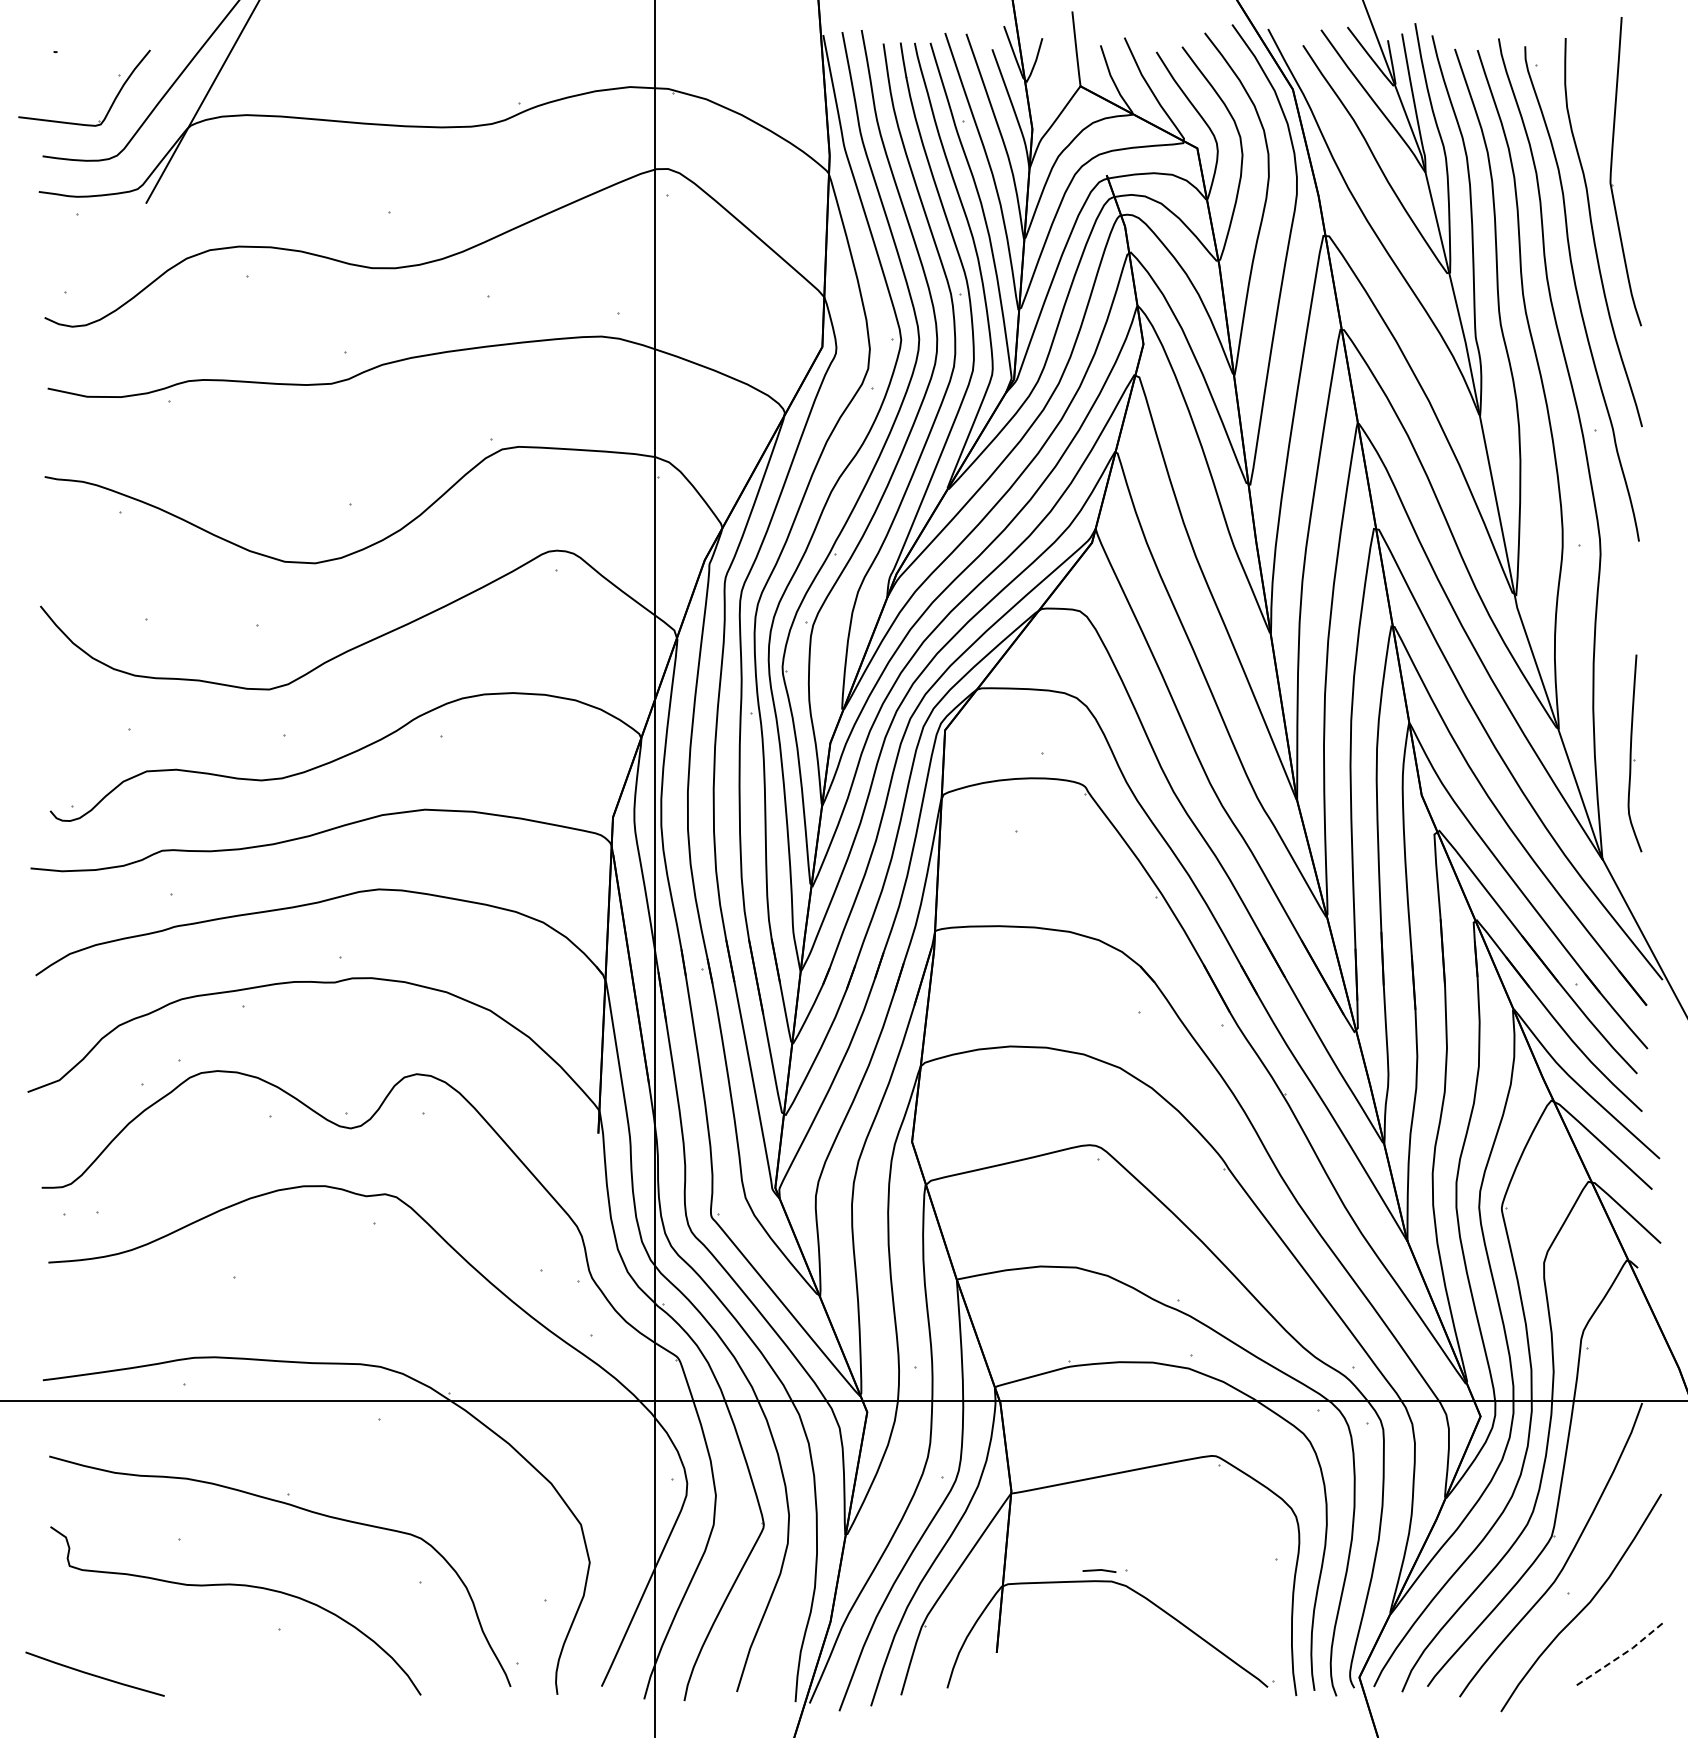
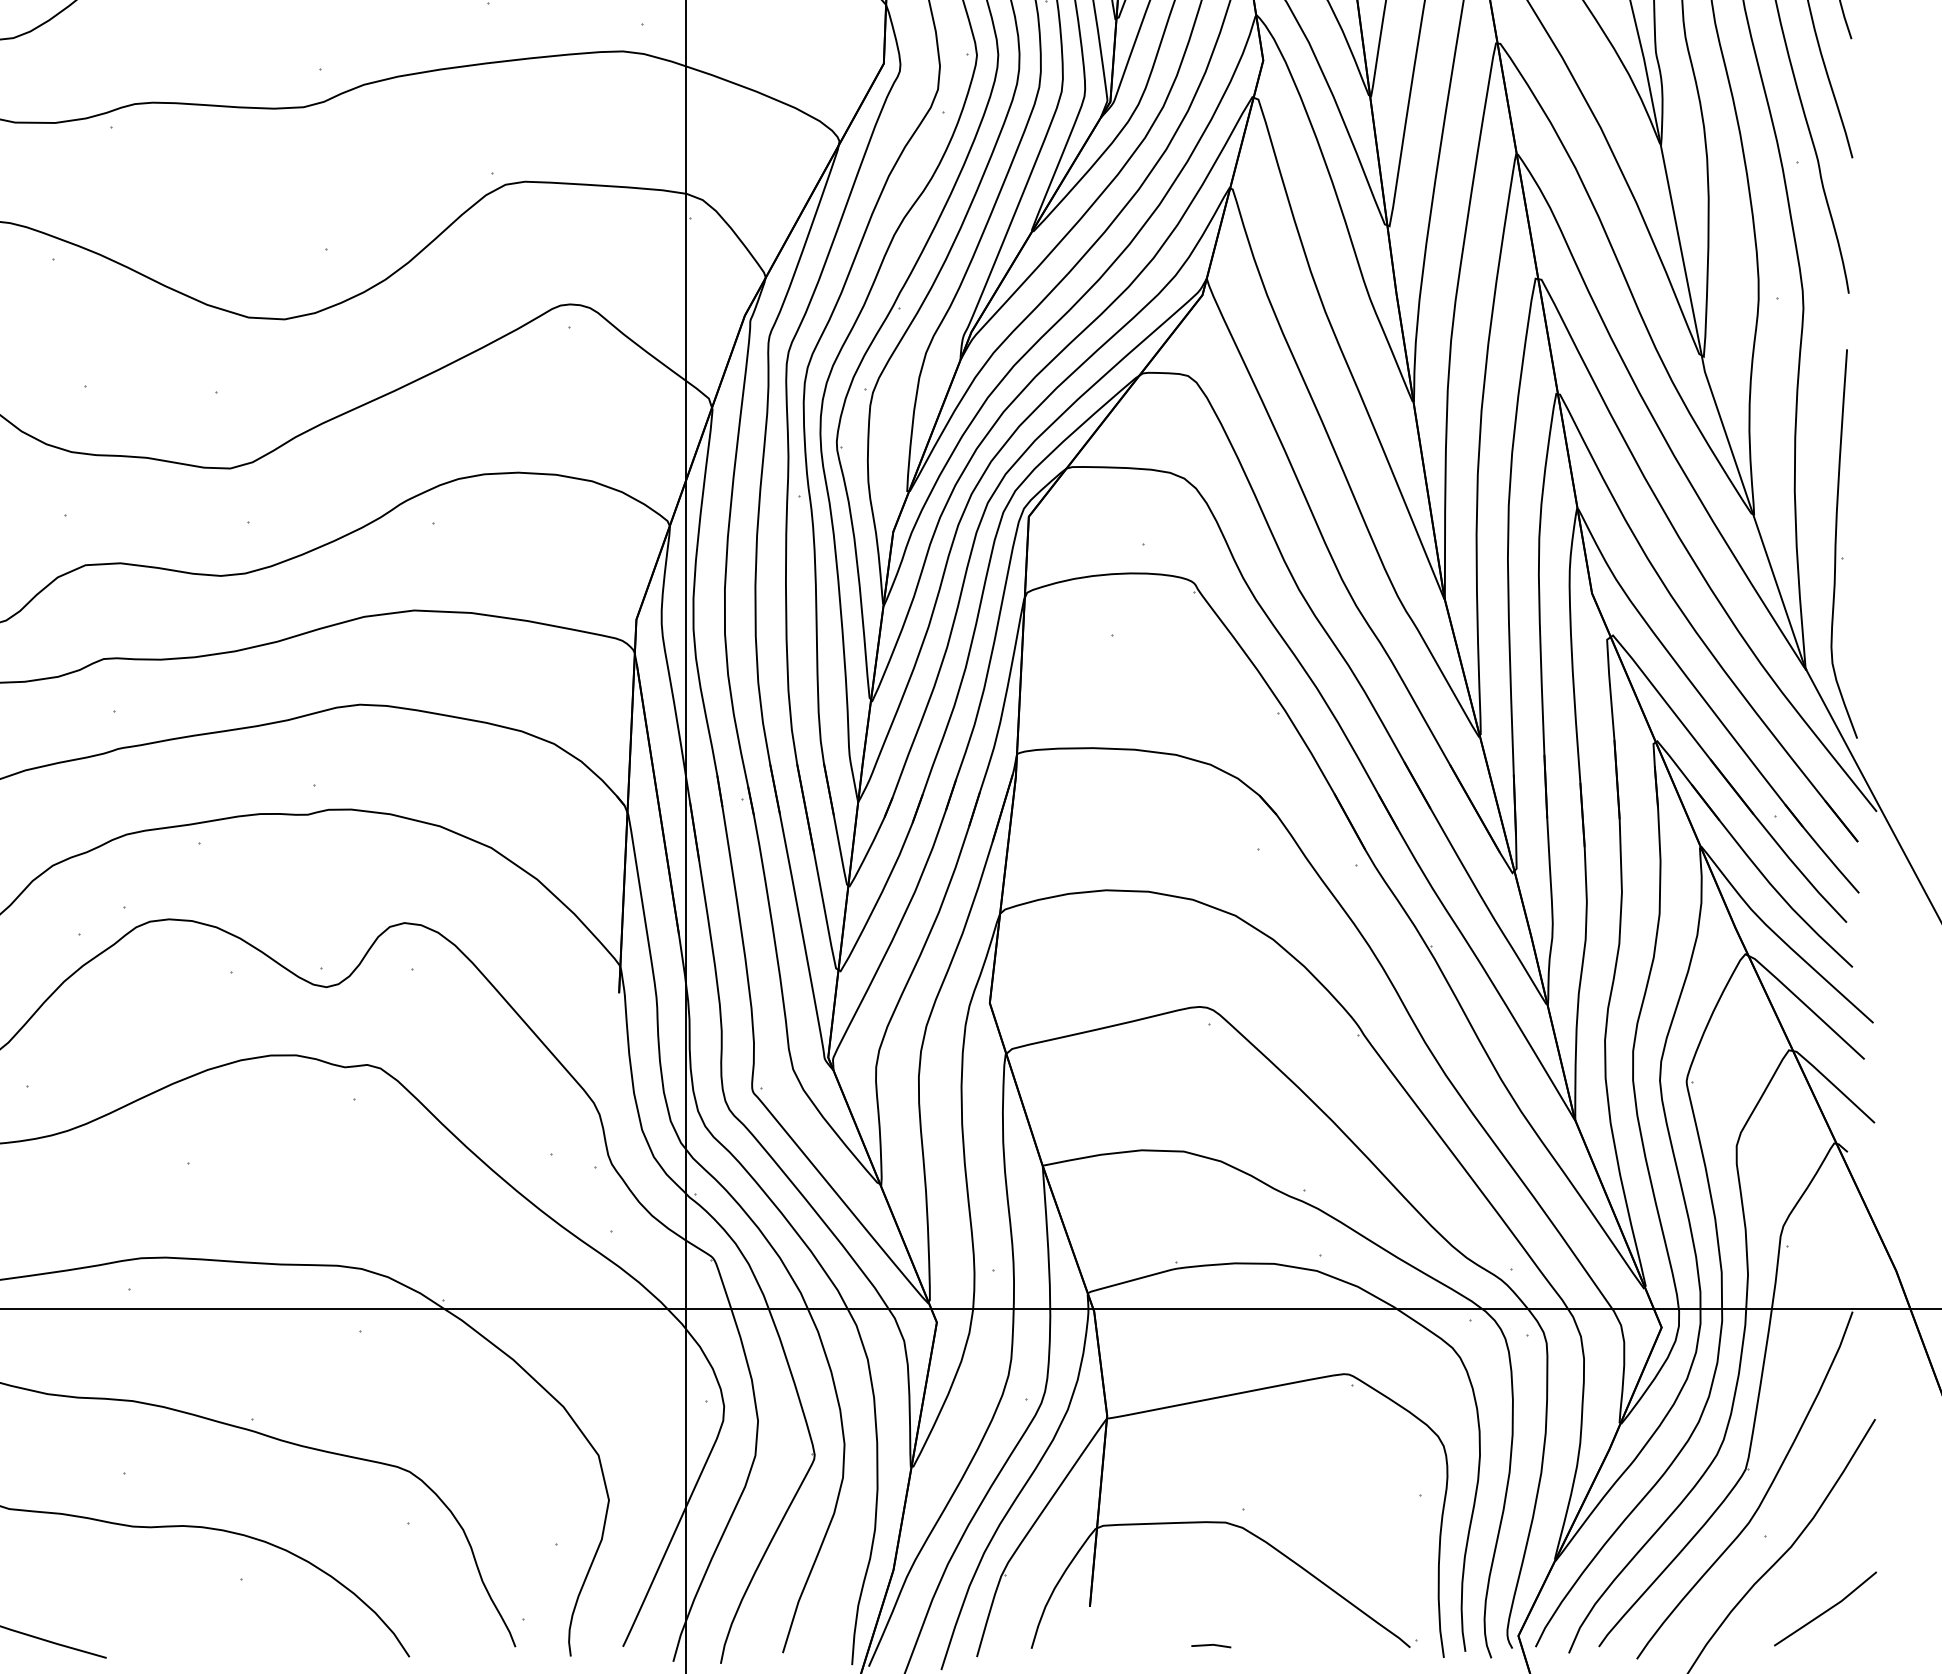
part: (1634, 753) -> (1843, 544), size x1.67
line: (1099, 1570) -> (1211, 1645), moved
line: (1619, 1656) -> (1825, 1611), dashed -> solid

